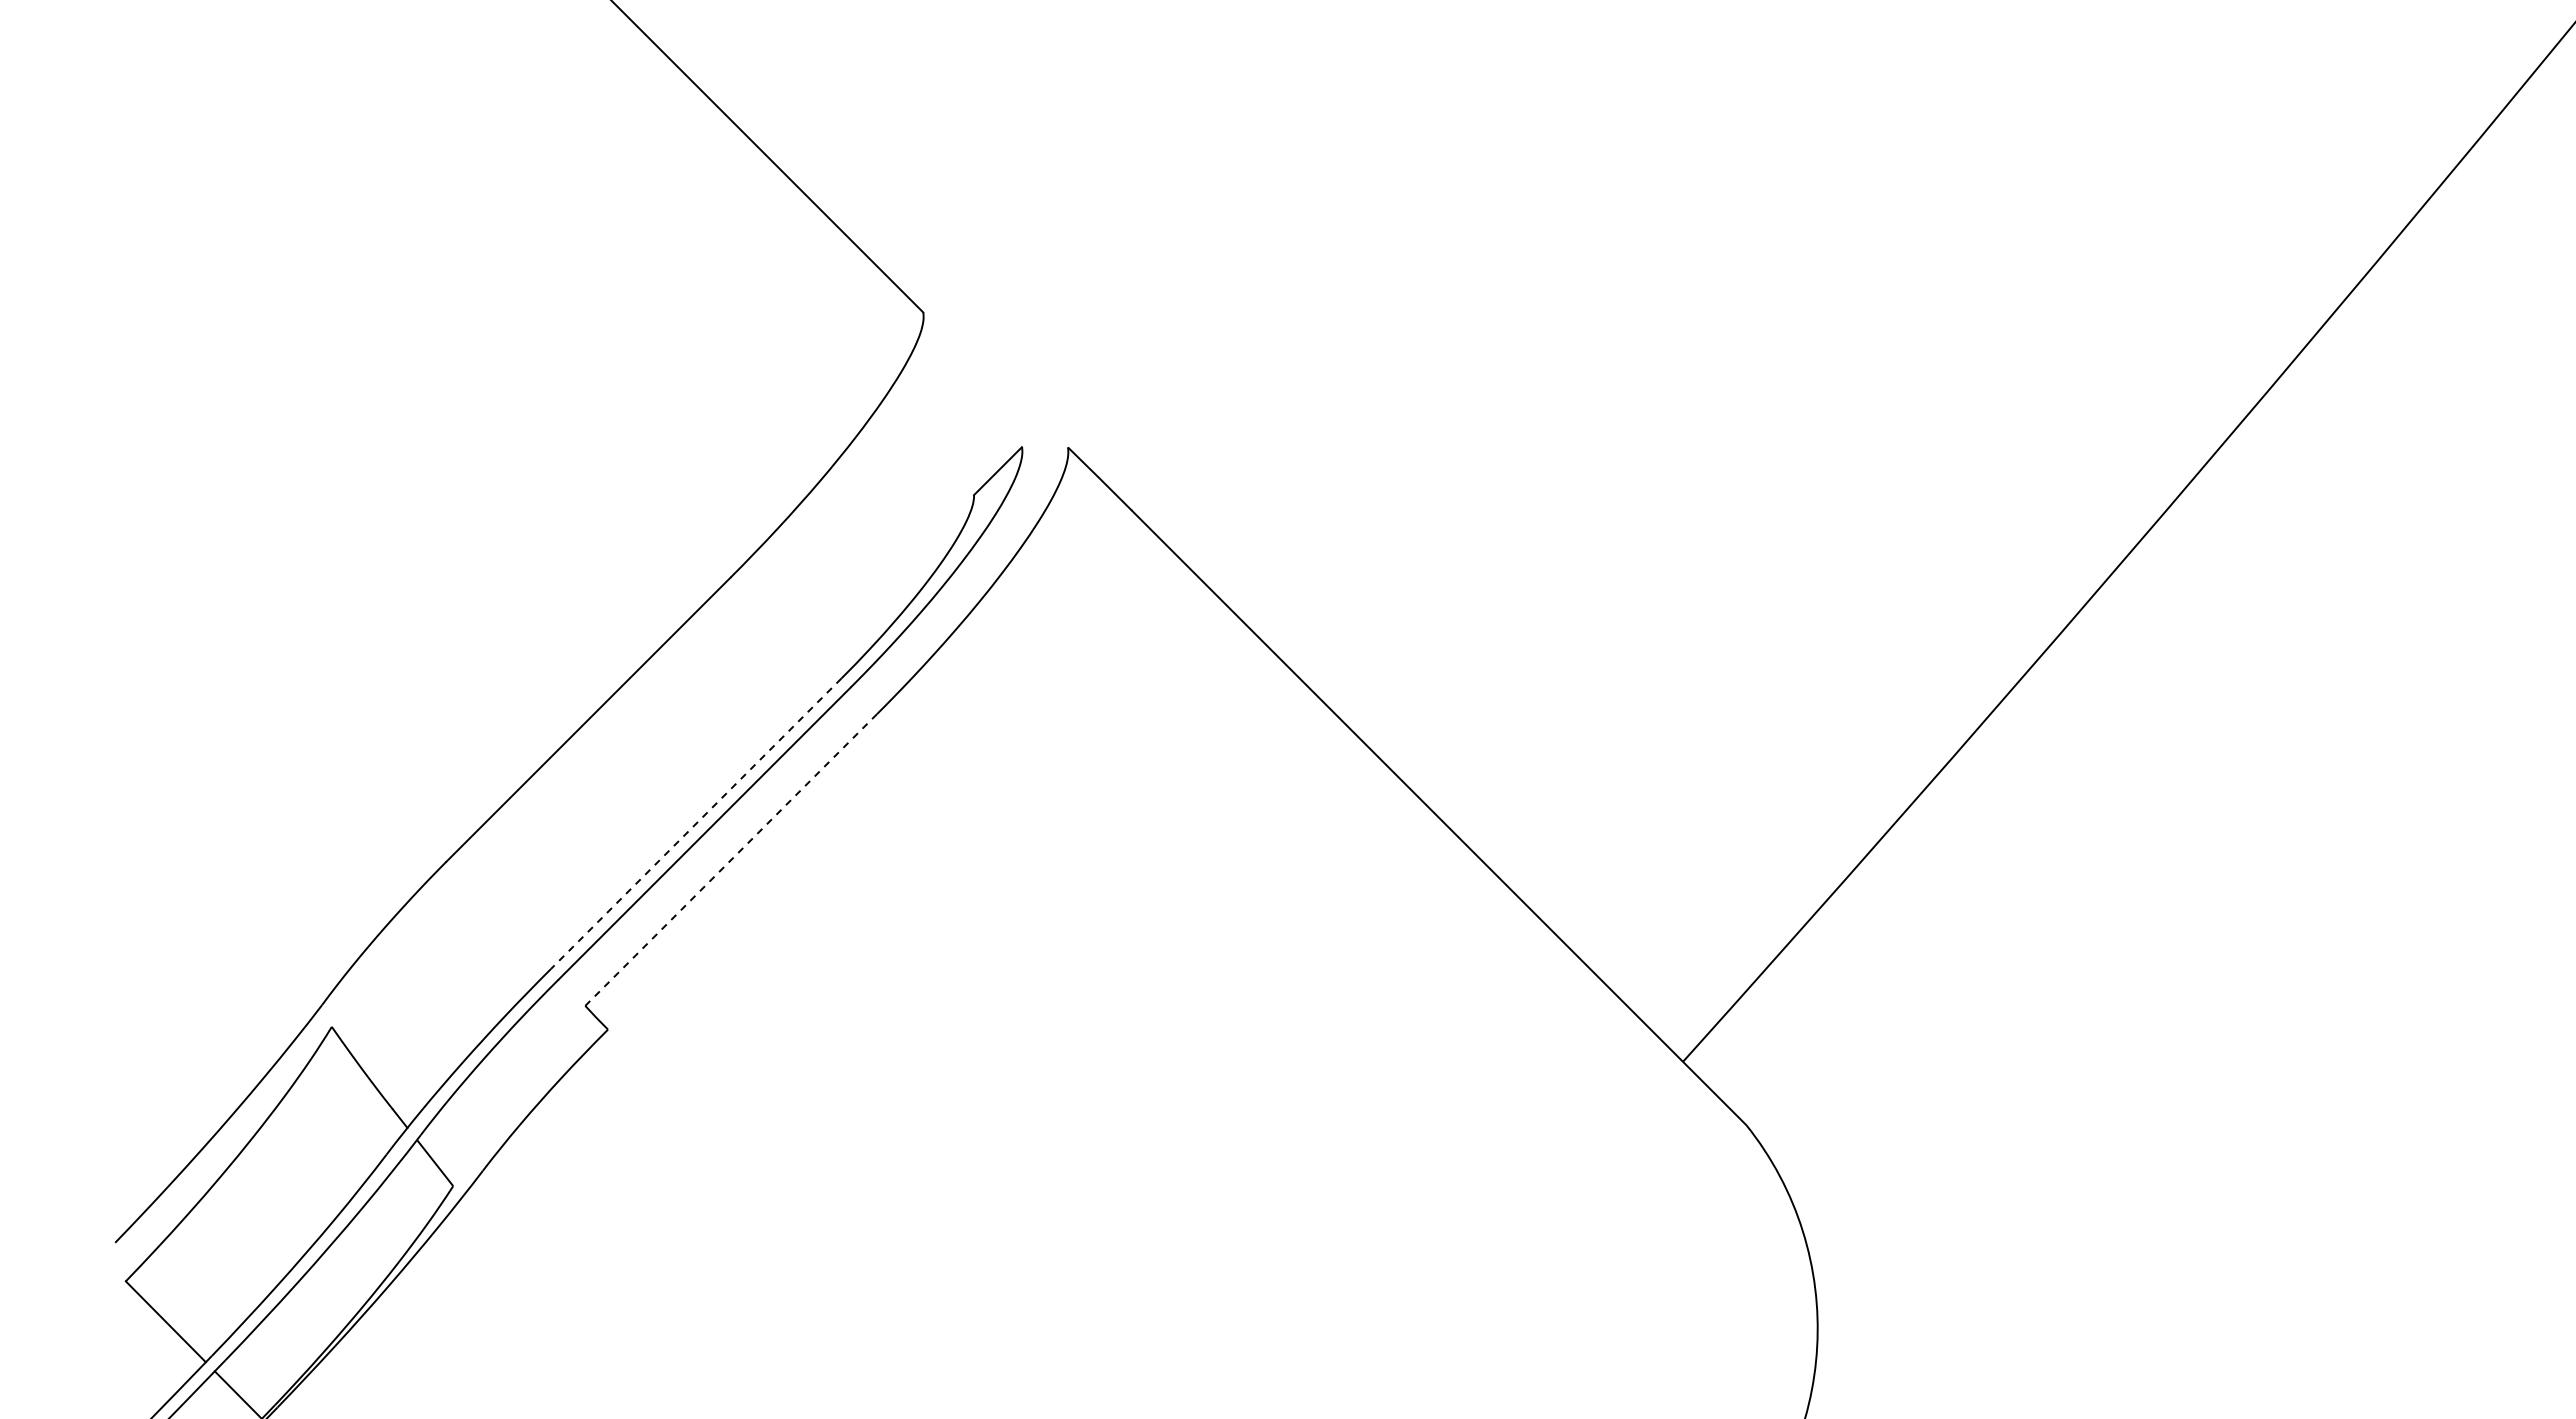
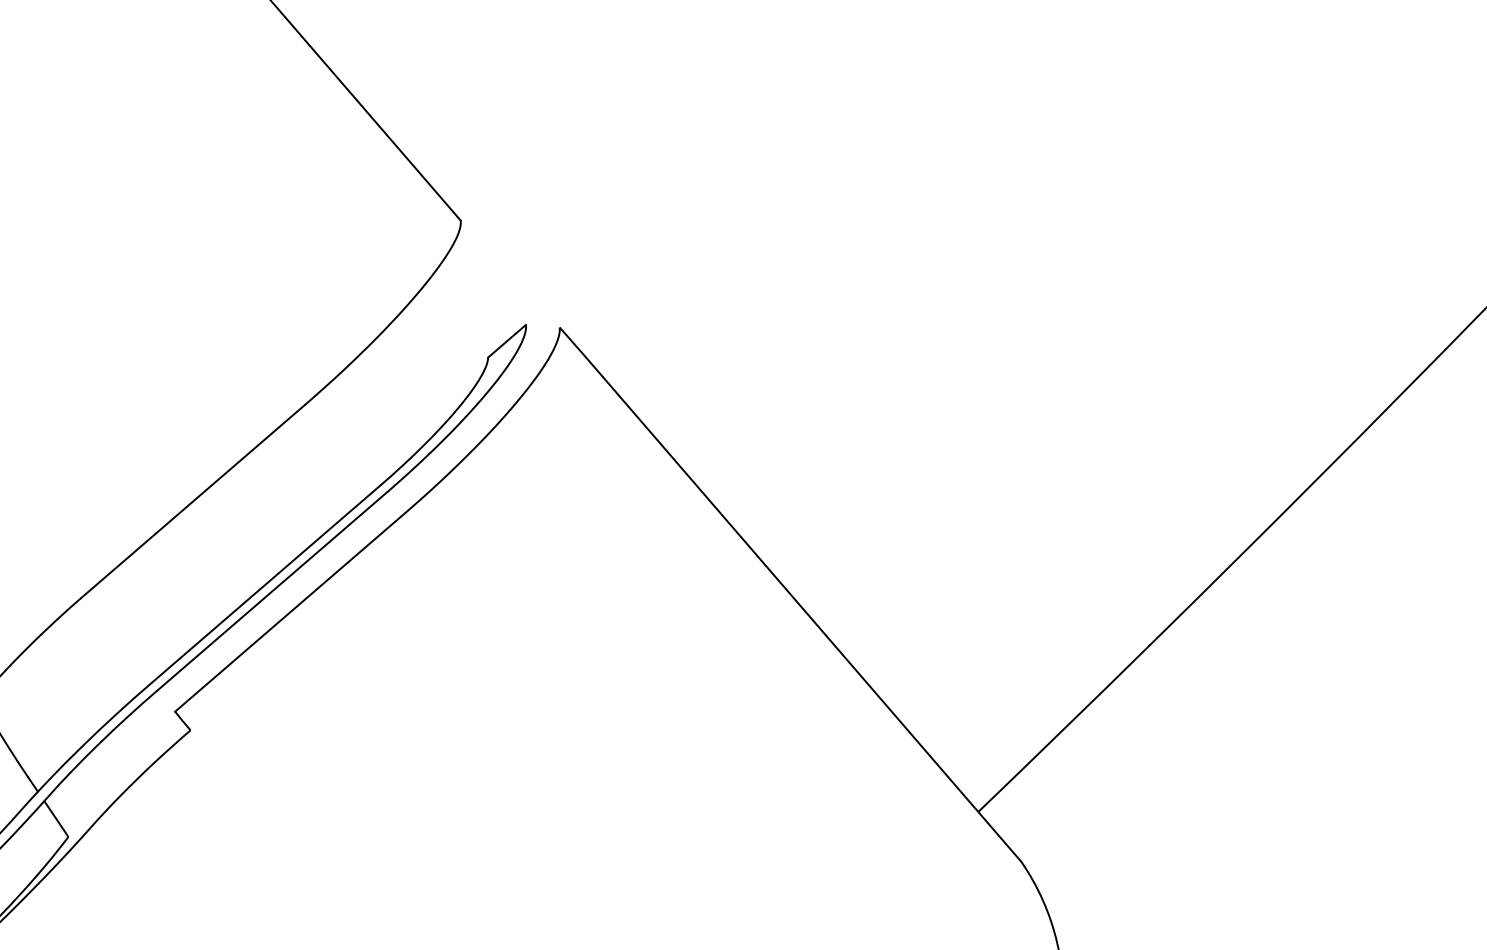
line: (695, 824) -> (265, 584), dashed -> solid
line: (730, 860) -> (289, 612), dashed -> solid

